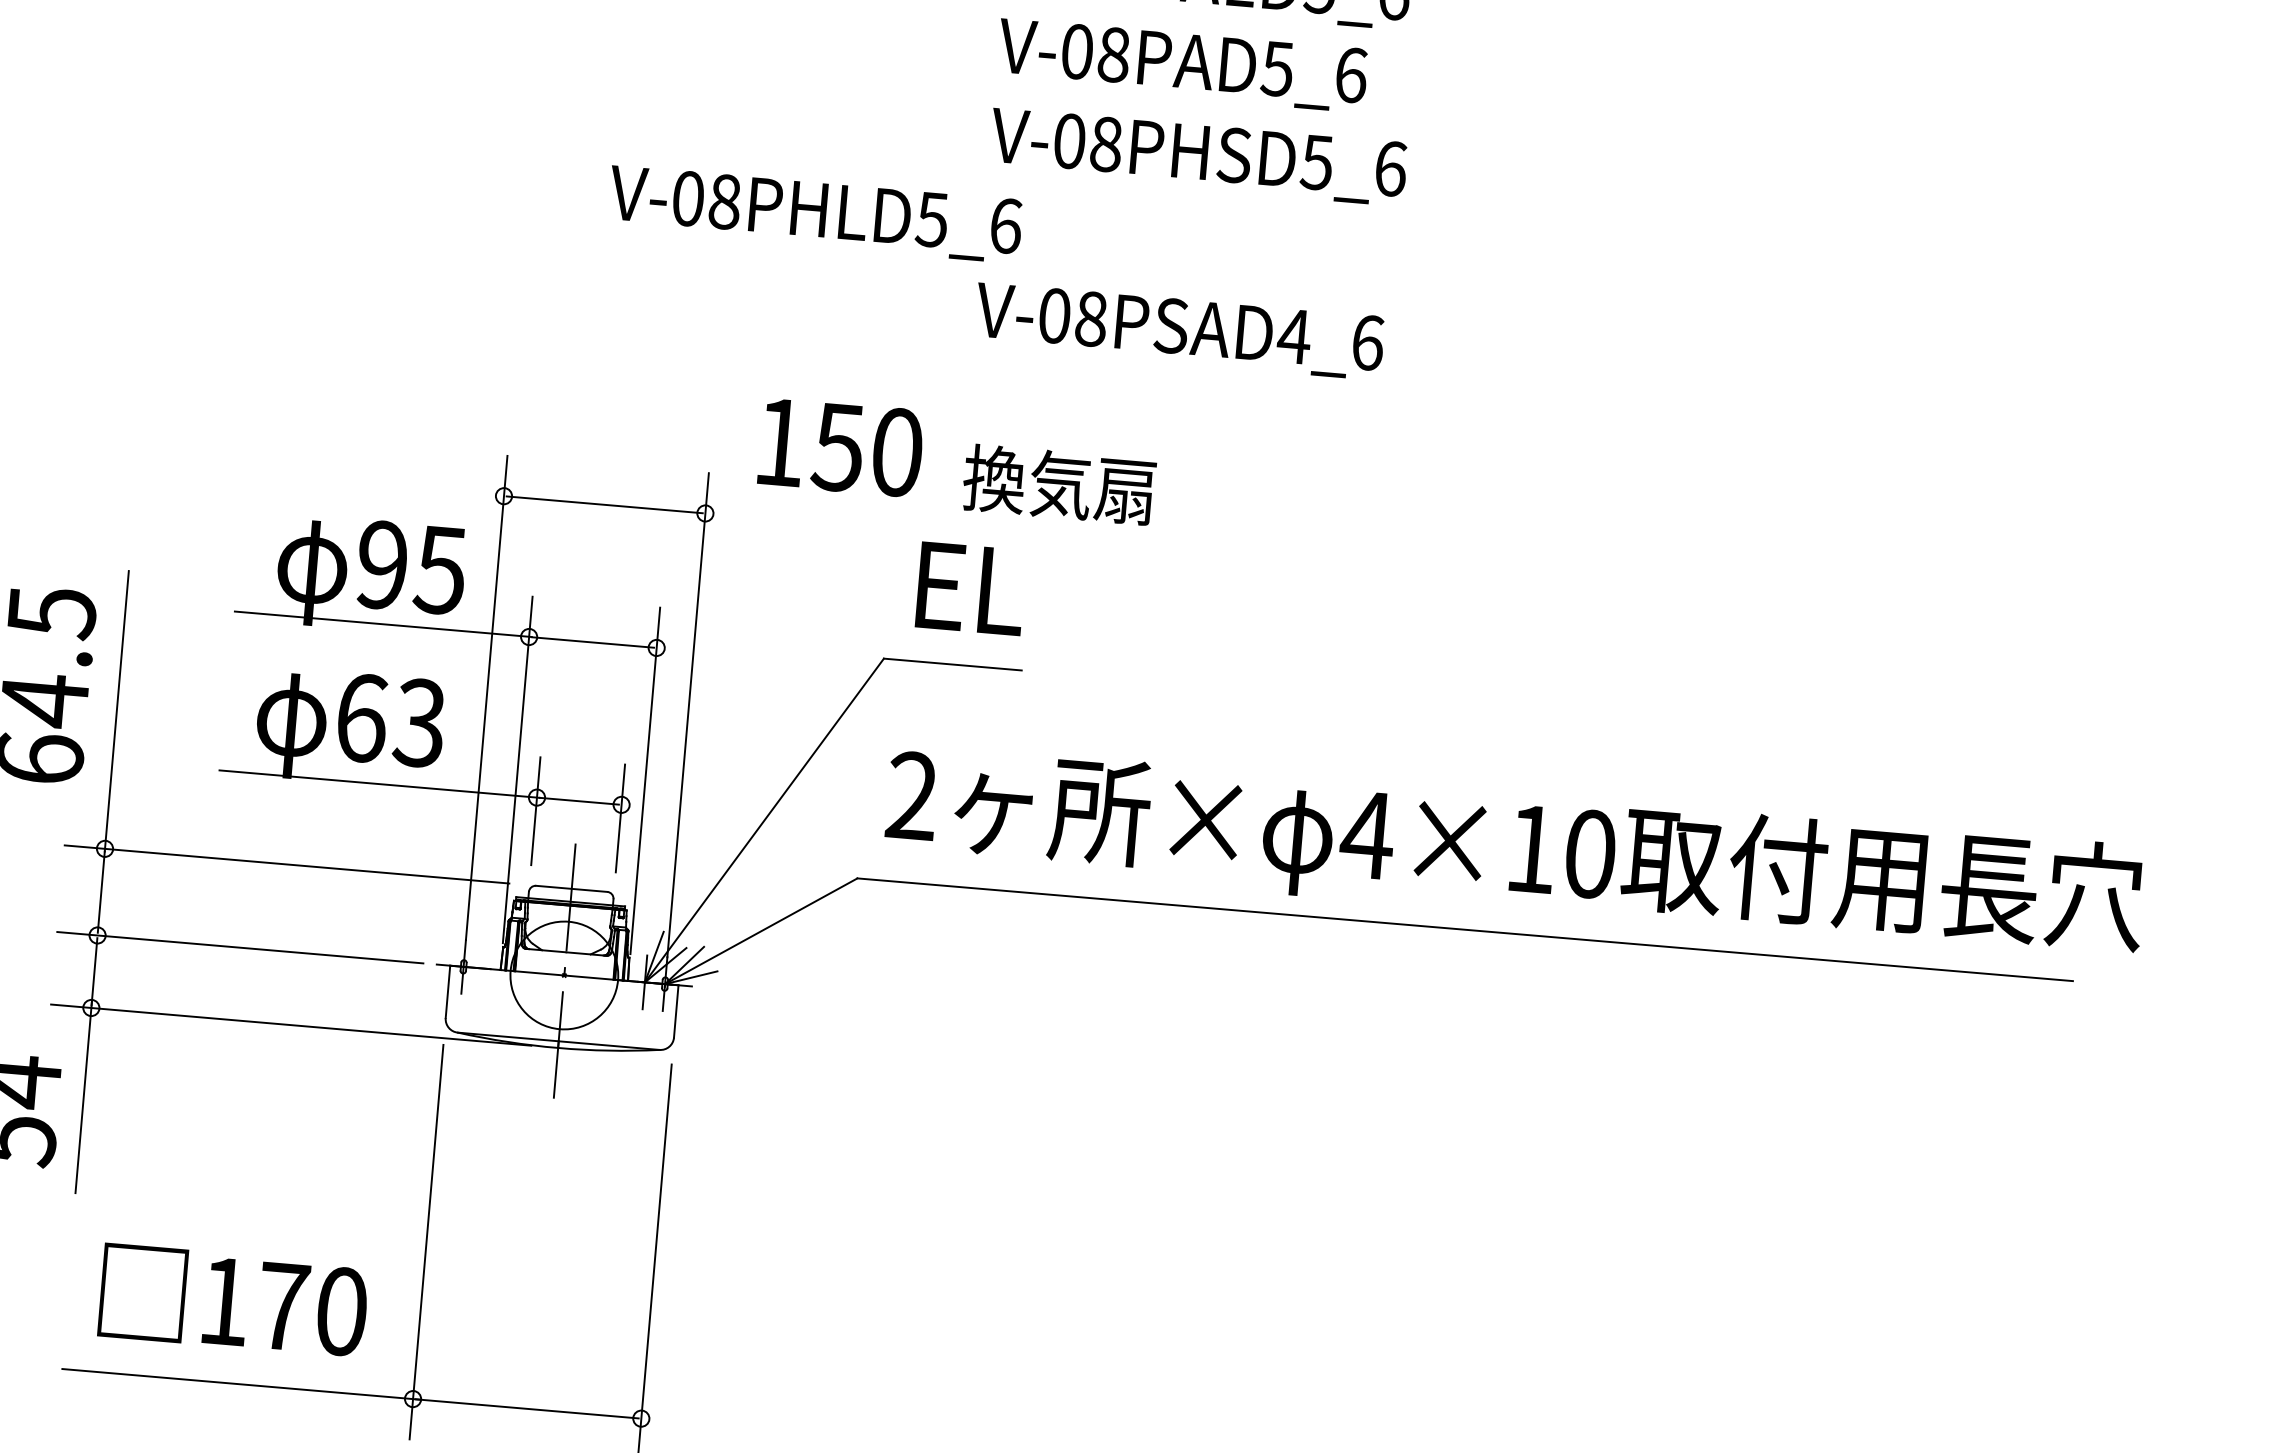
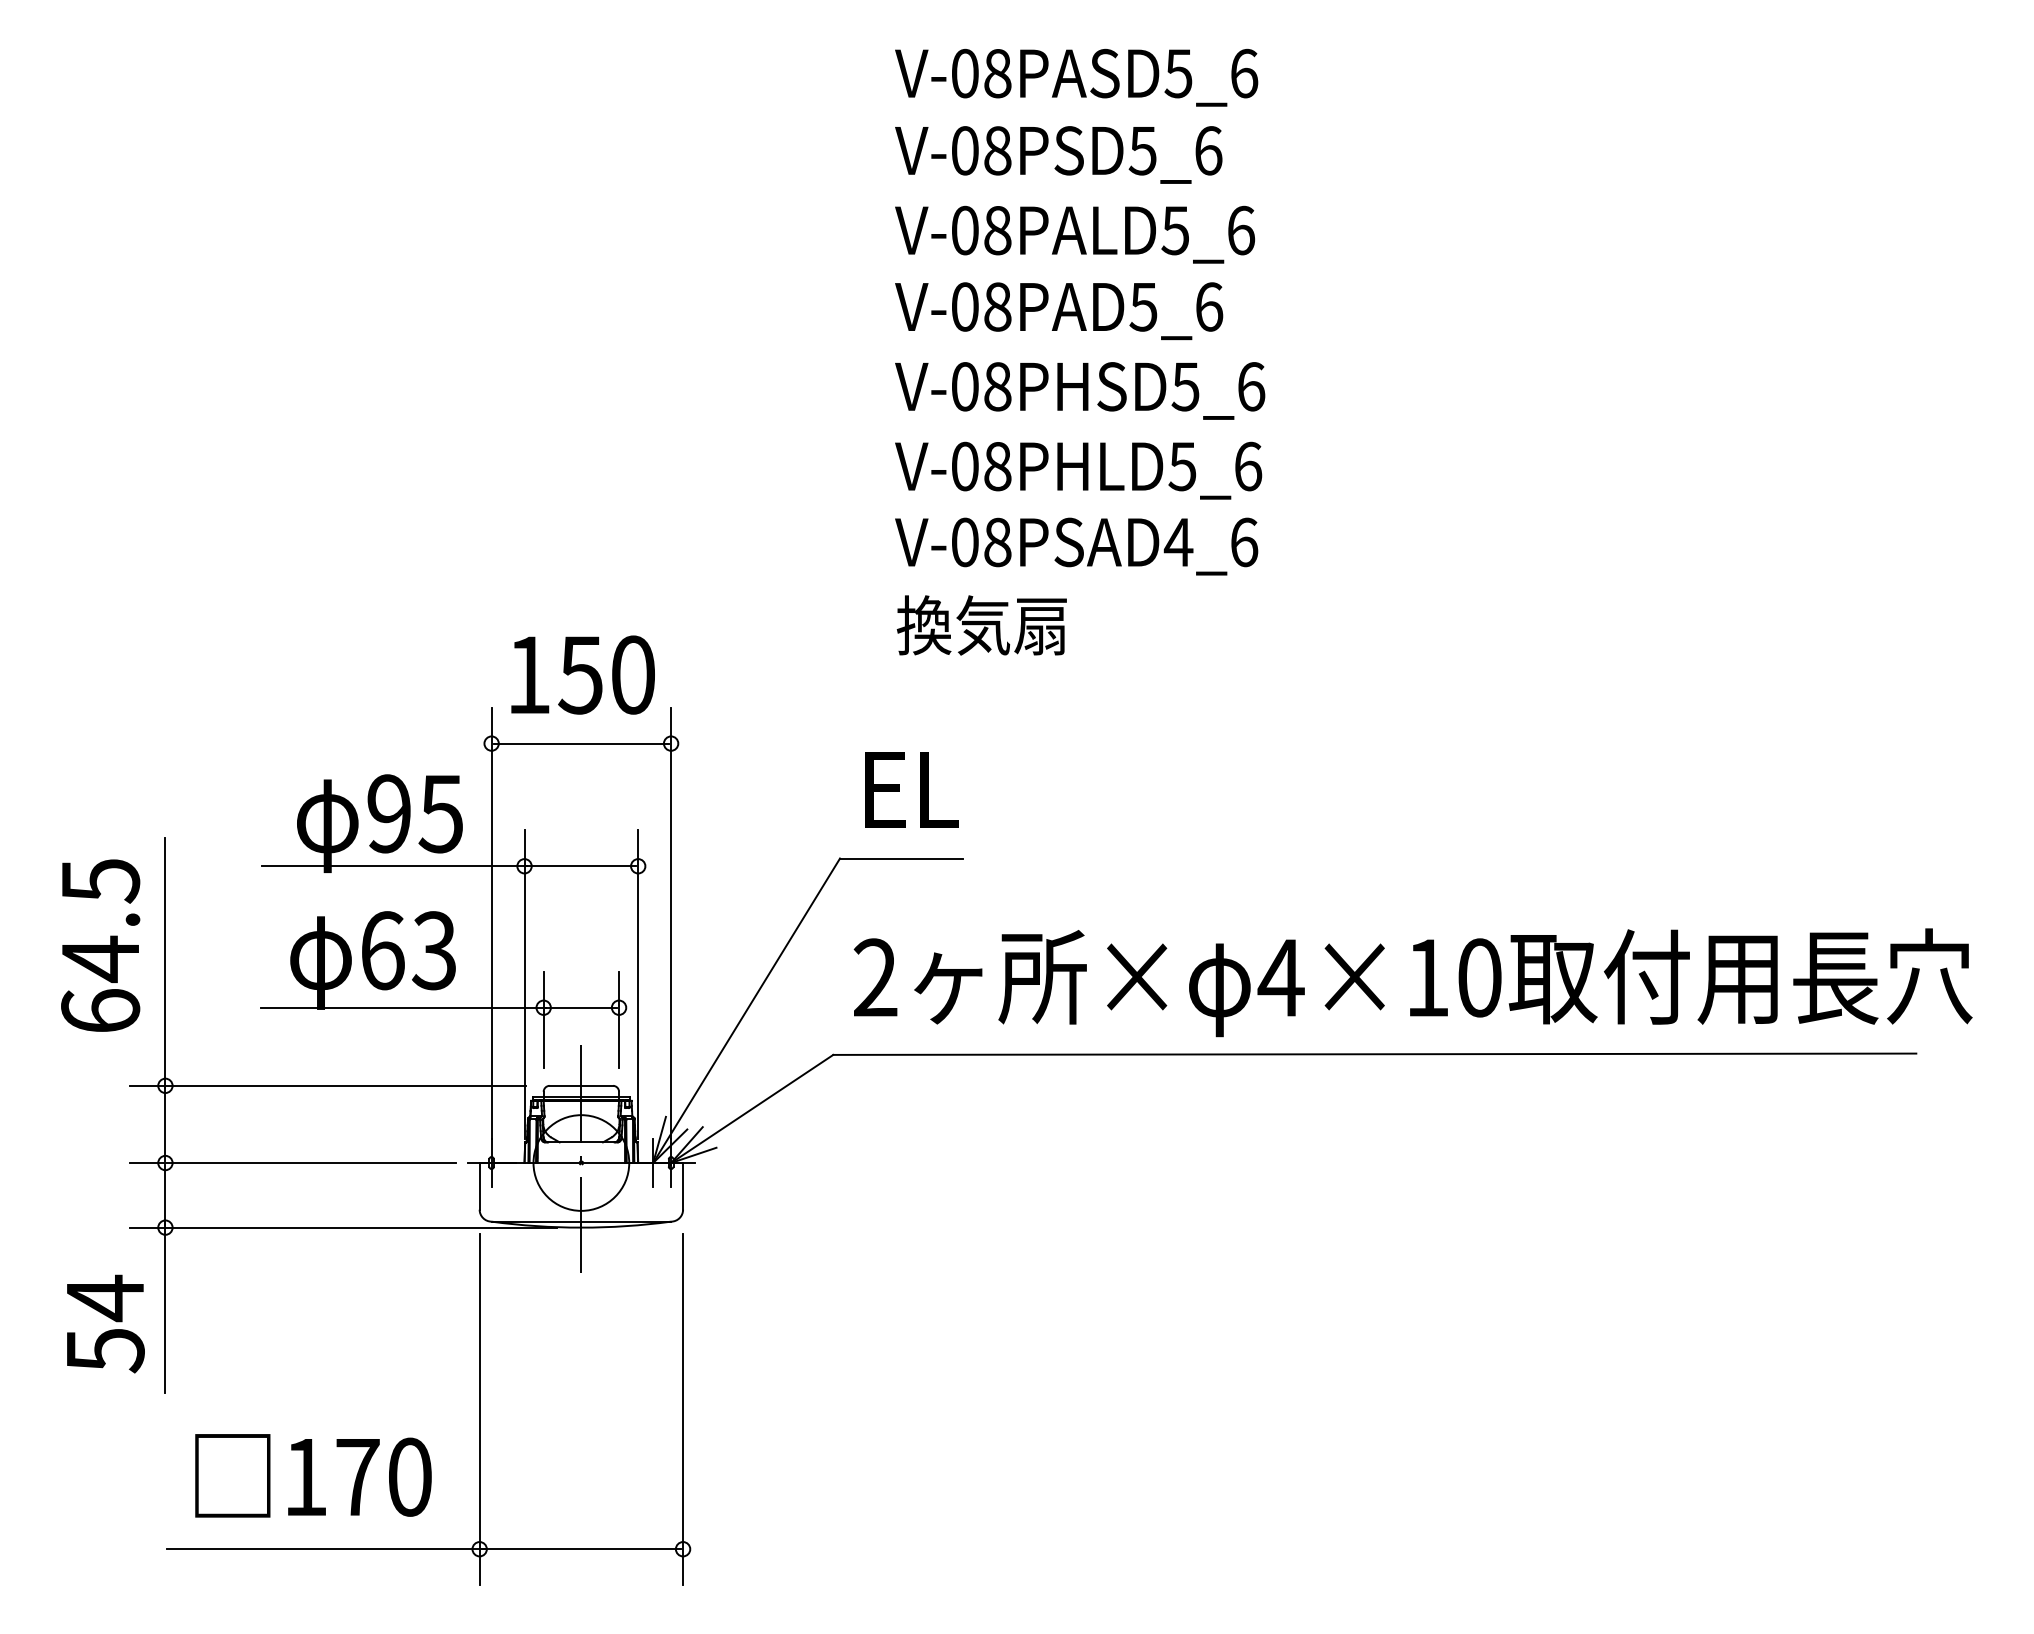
text: (815, 214) -> (1078, 470), moved
text: (840, 446) -> (582, 674), moved
text: (1058, 484) -> (981, 625), moved

